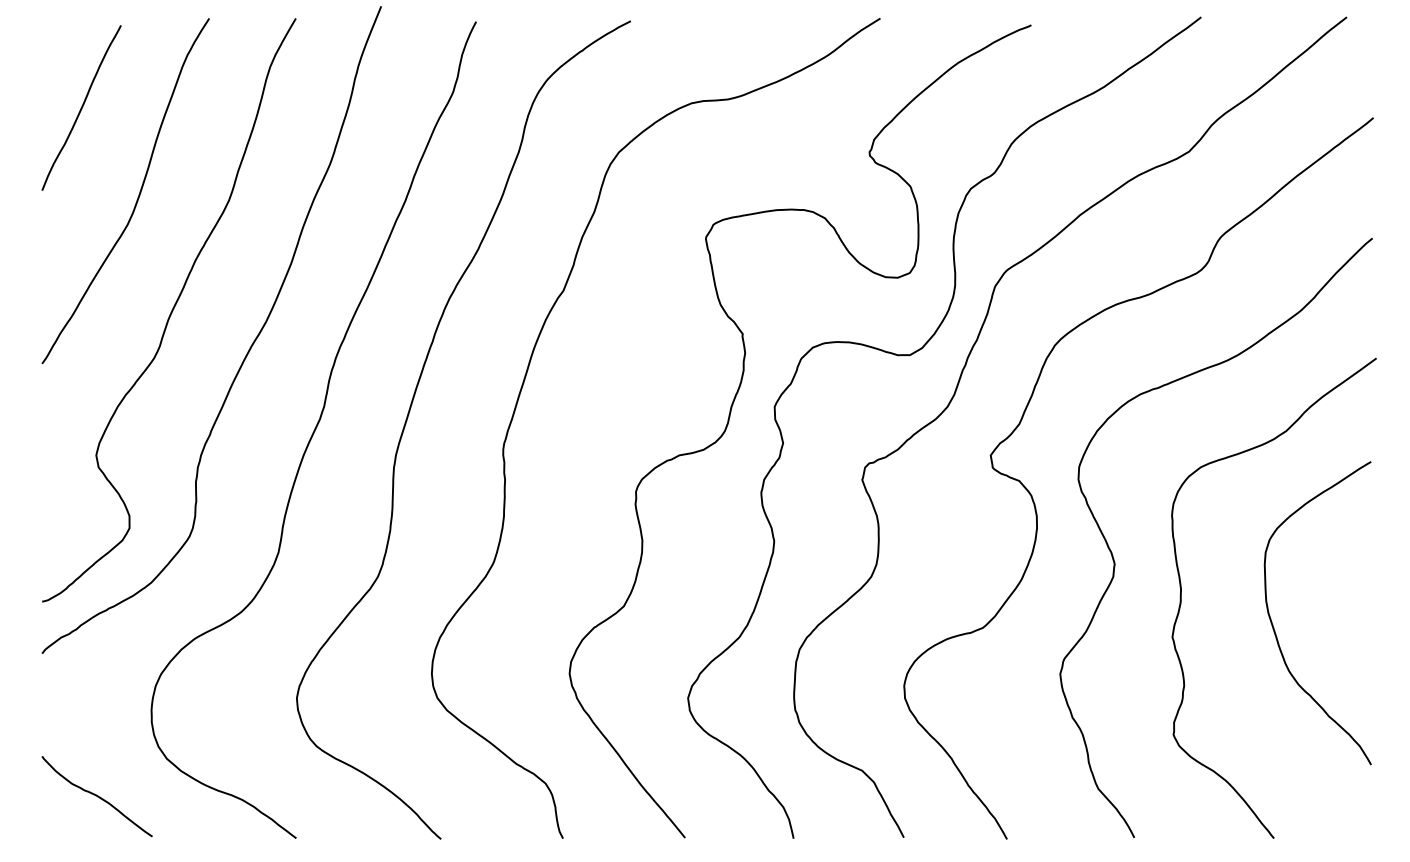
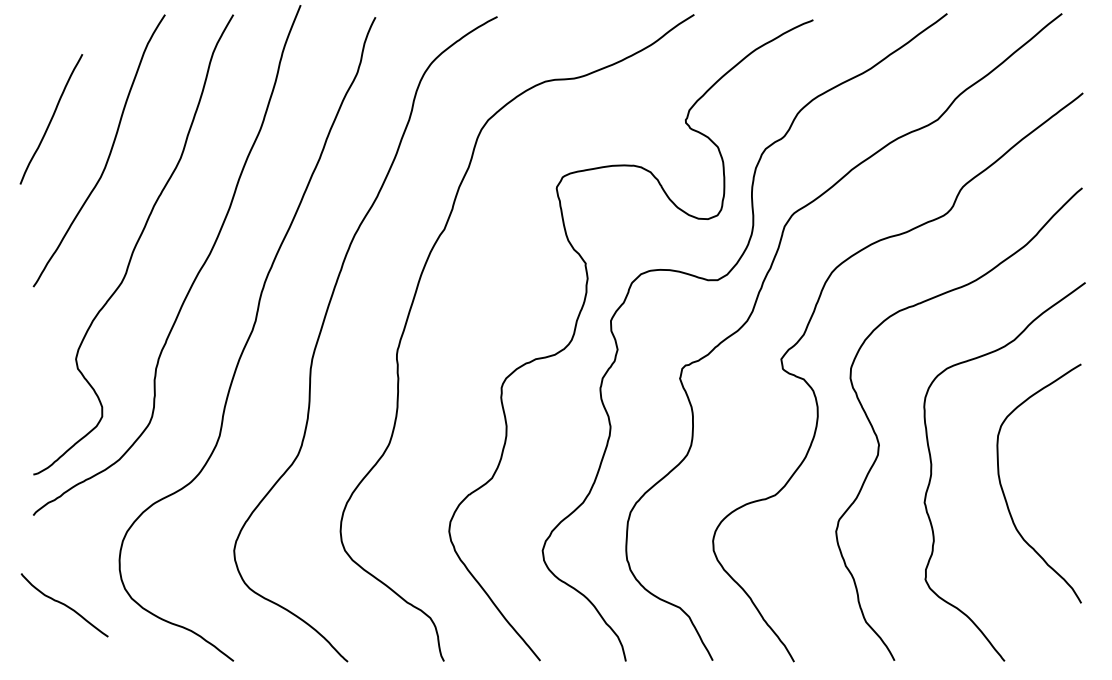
curve: (81, 108) -> (51, 119), moved
curve: (96, 796) -> (64, 605), moved

